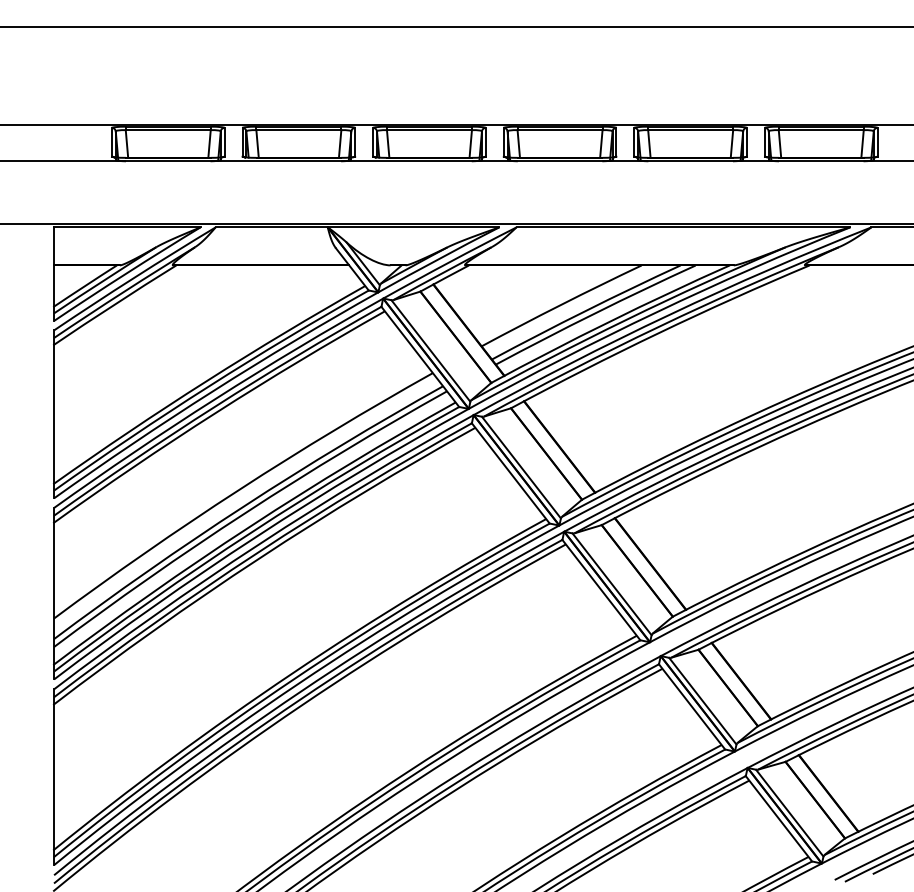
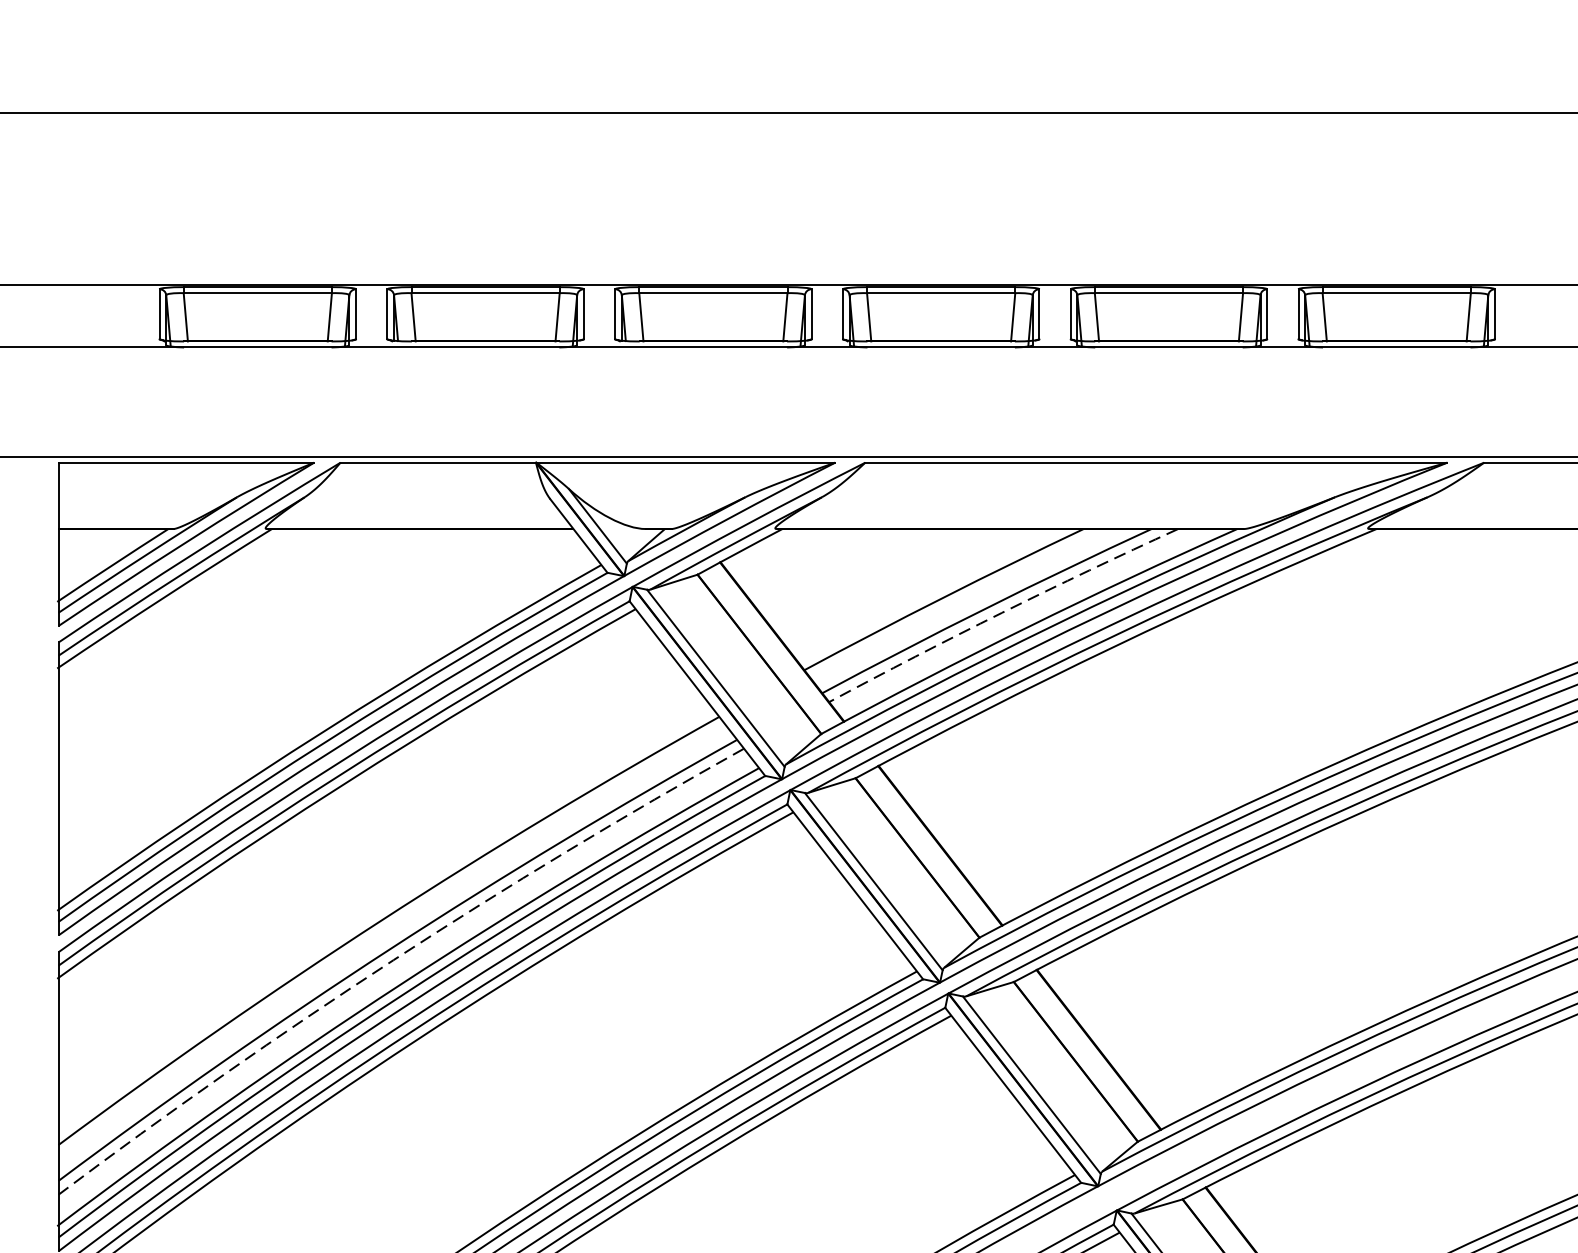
arc: (594, 313) -> (1001, 612), solid -> dashed
arc: (246, 512) -> (394, 959), solid -> dashed

